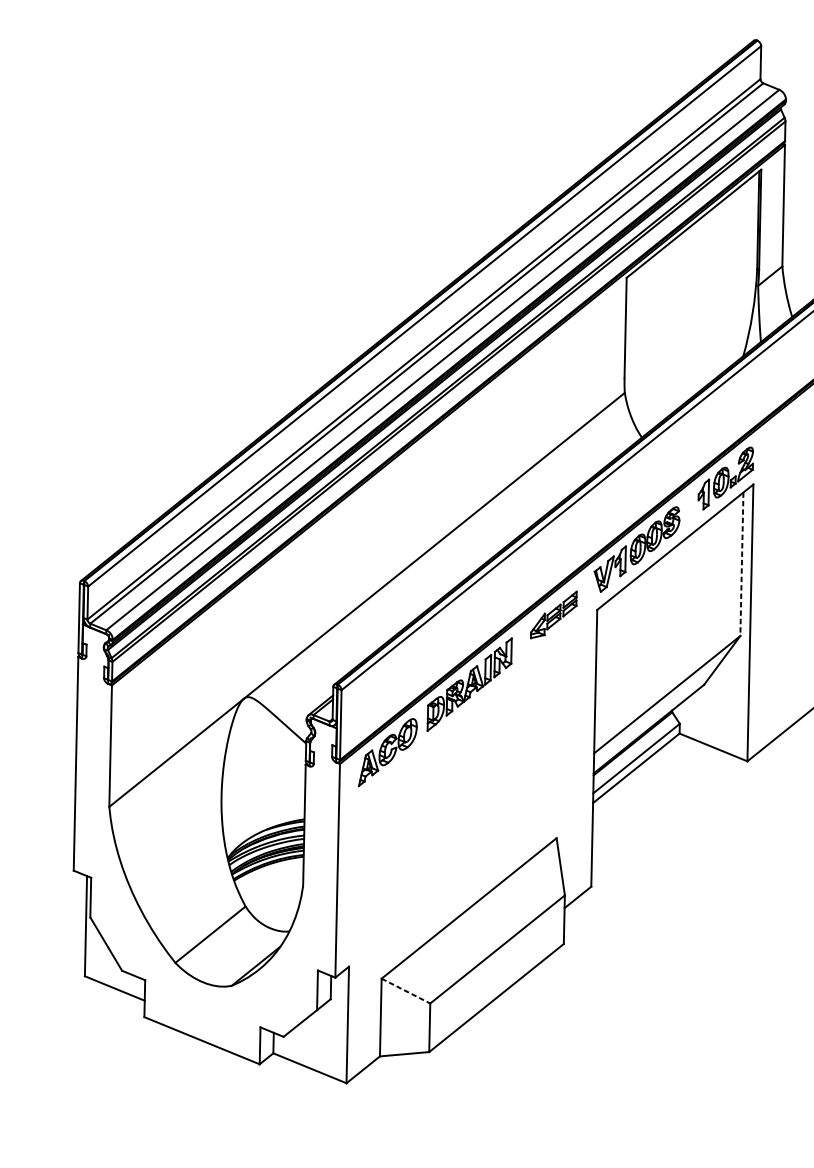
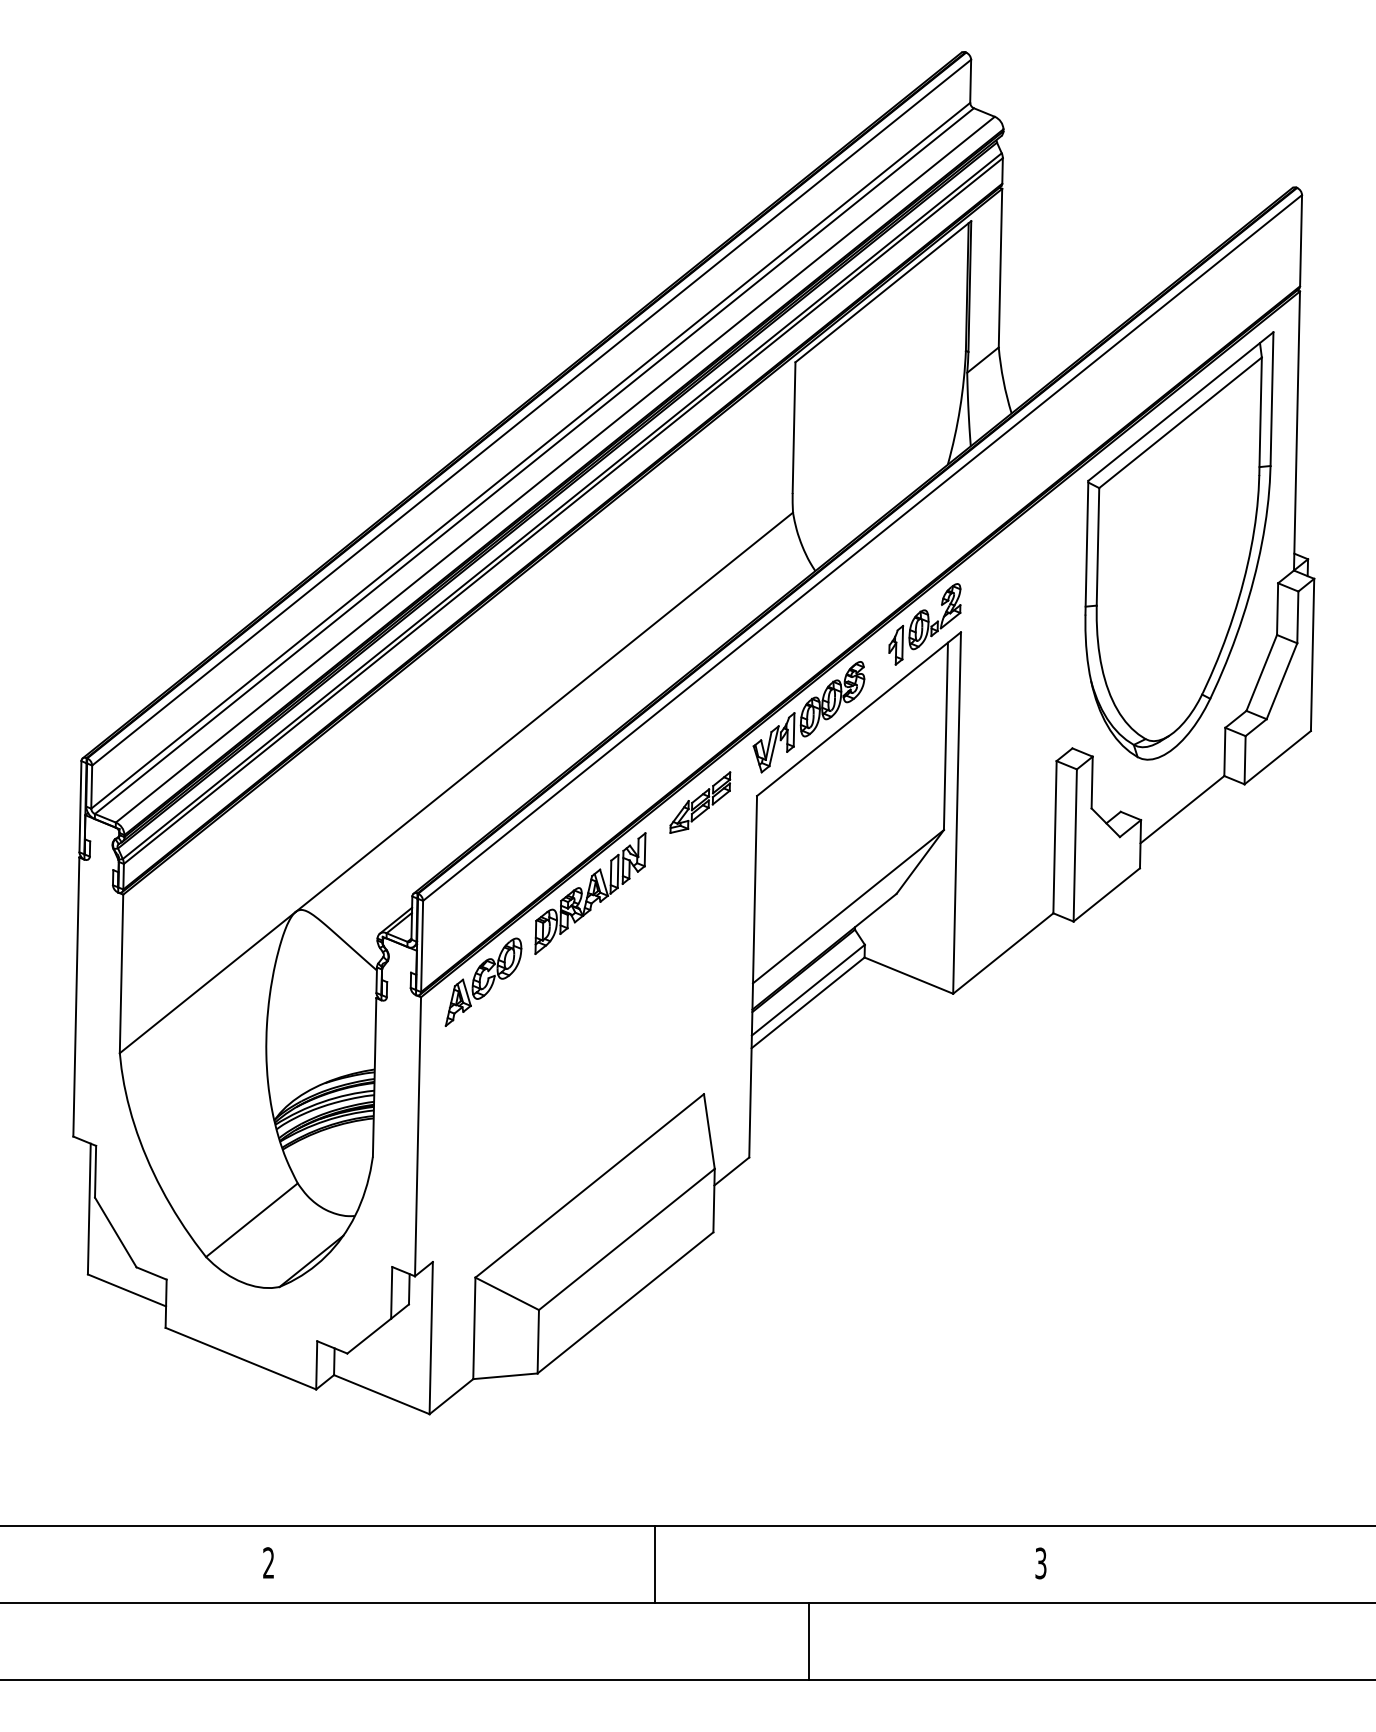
line: (741, 564) -> (945, 736), dashed -> solid
line: (406, 990) -> (507, 1293), dashed -> solid

